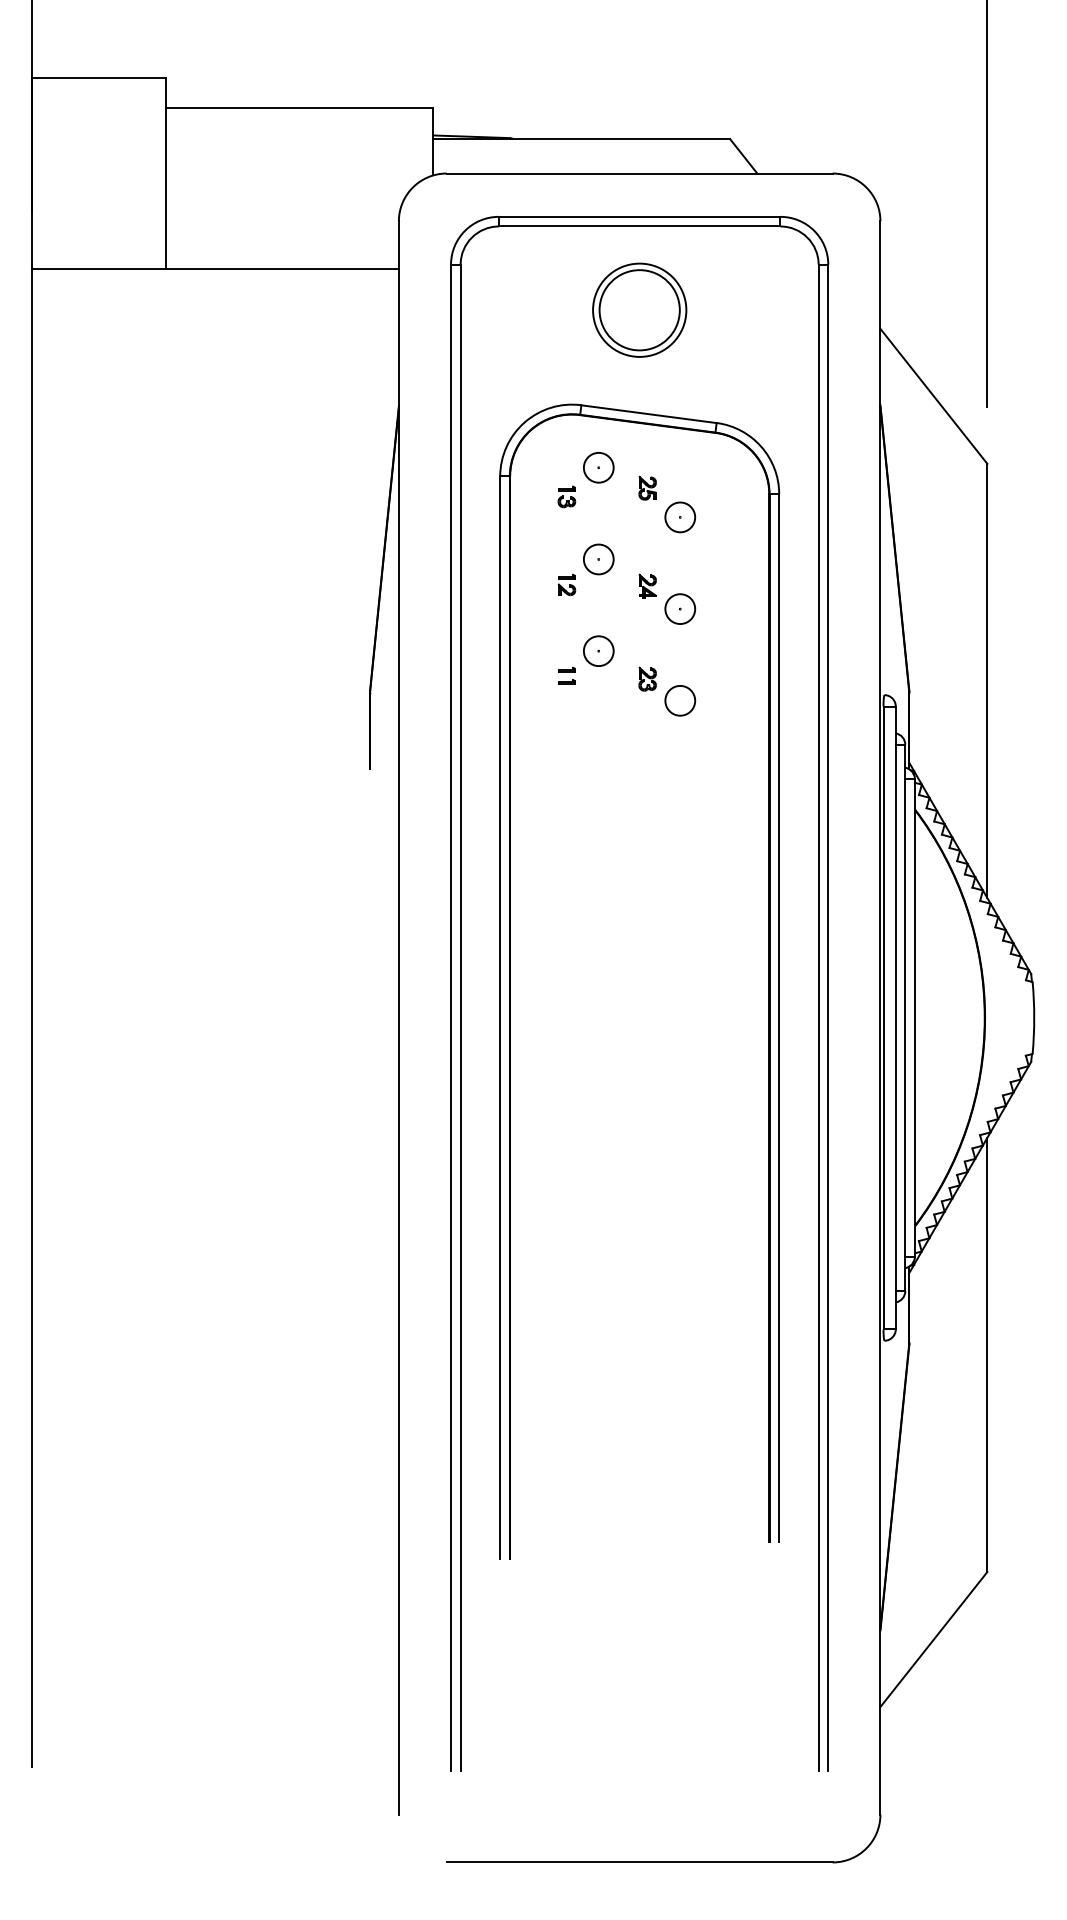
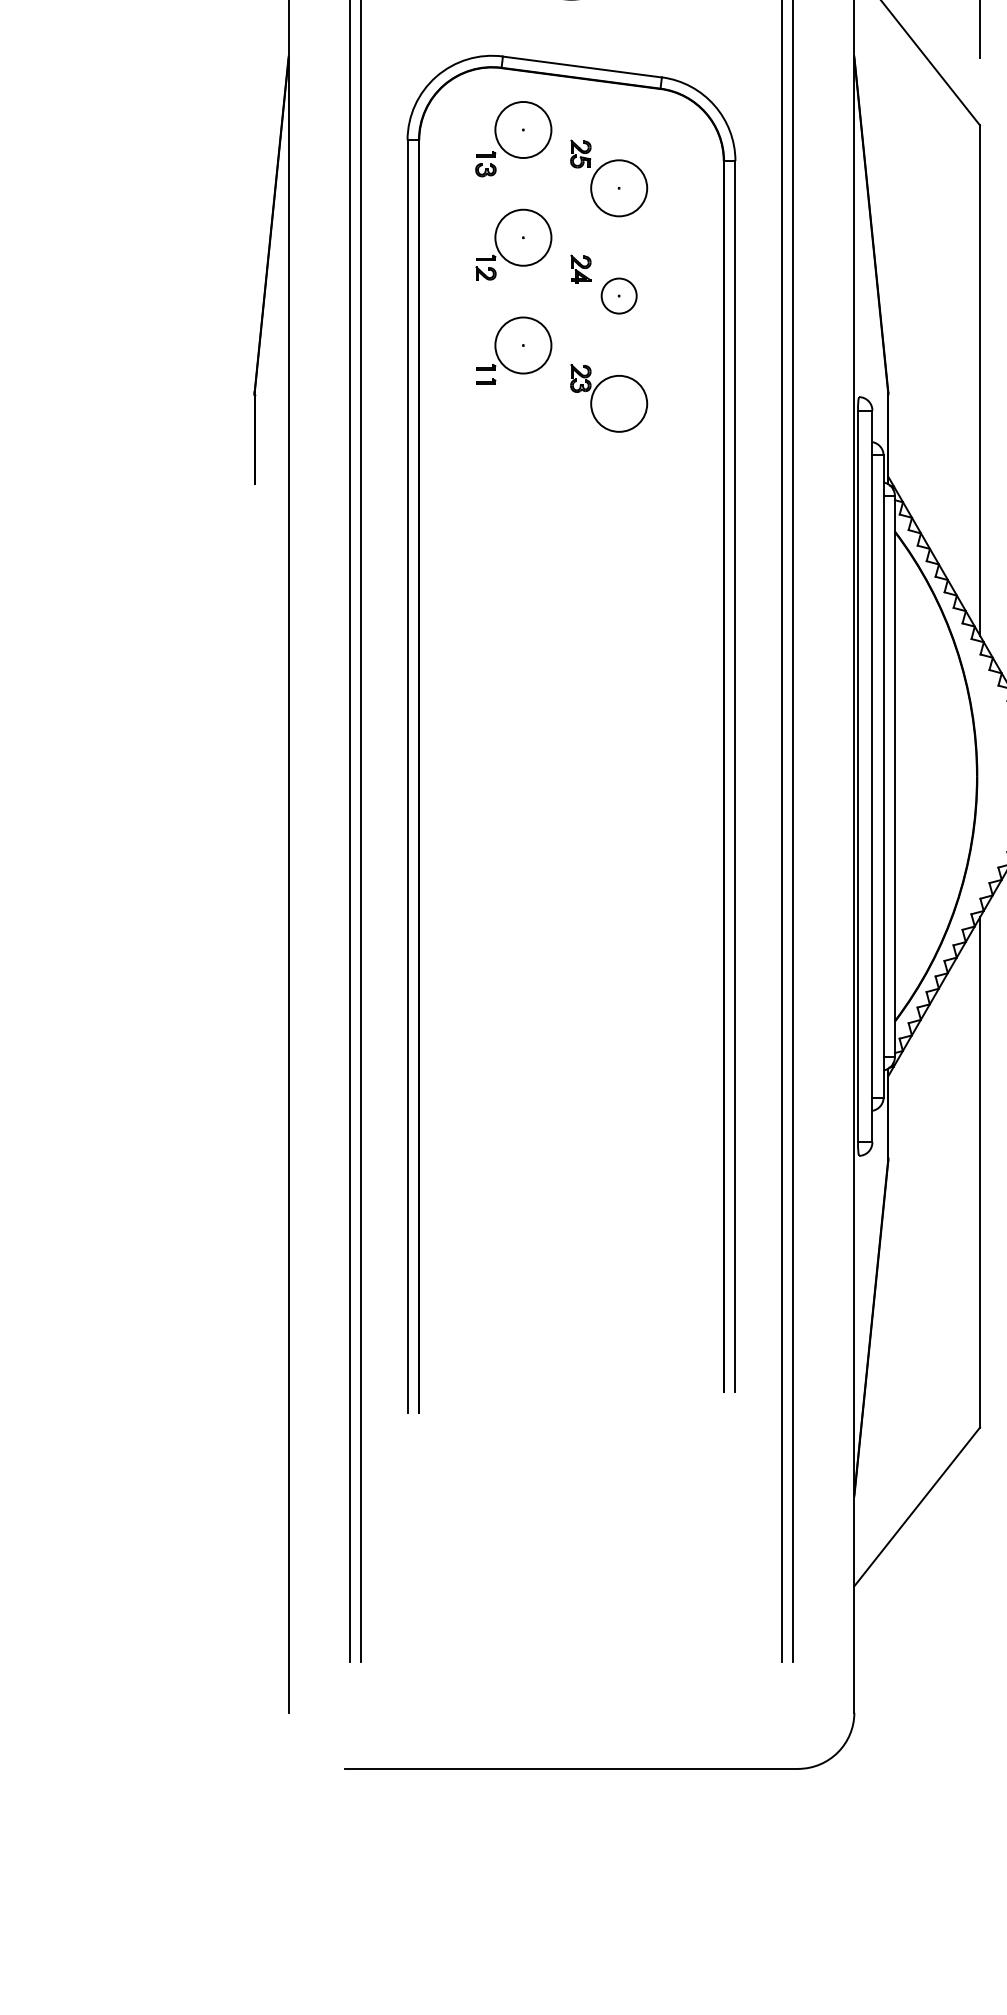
circle: (598, 467) -> (523, 129), size x1.6
circle: (680, 517) -> (619, 188), size x1.6
circle: (598, 559) -> (523, 237), size x1.6
circle: (598, 651) -> (523, 345), size x1.6
circle: (680, 700) -> (619, 403), size x1.6

